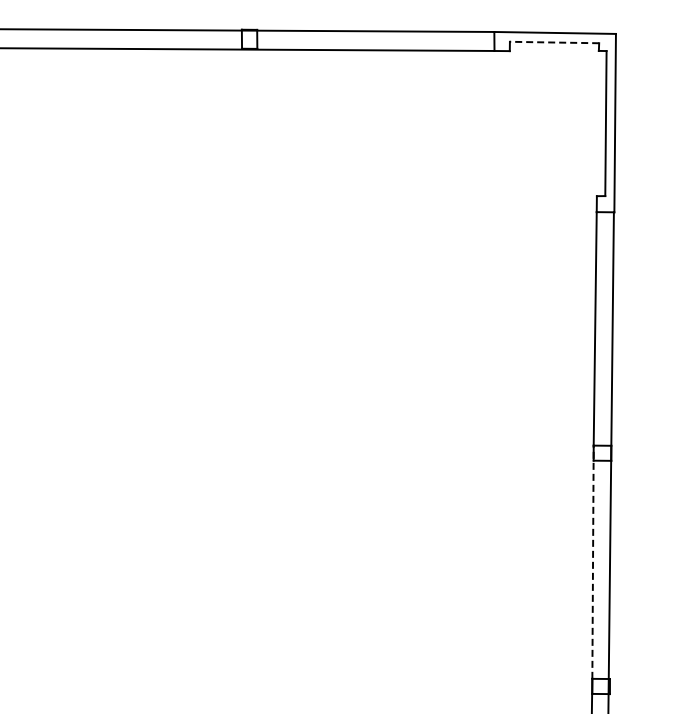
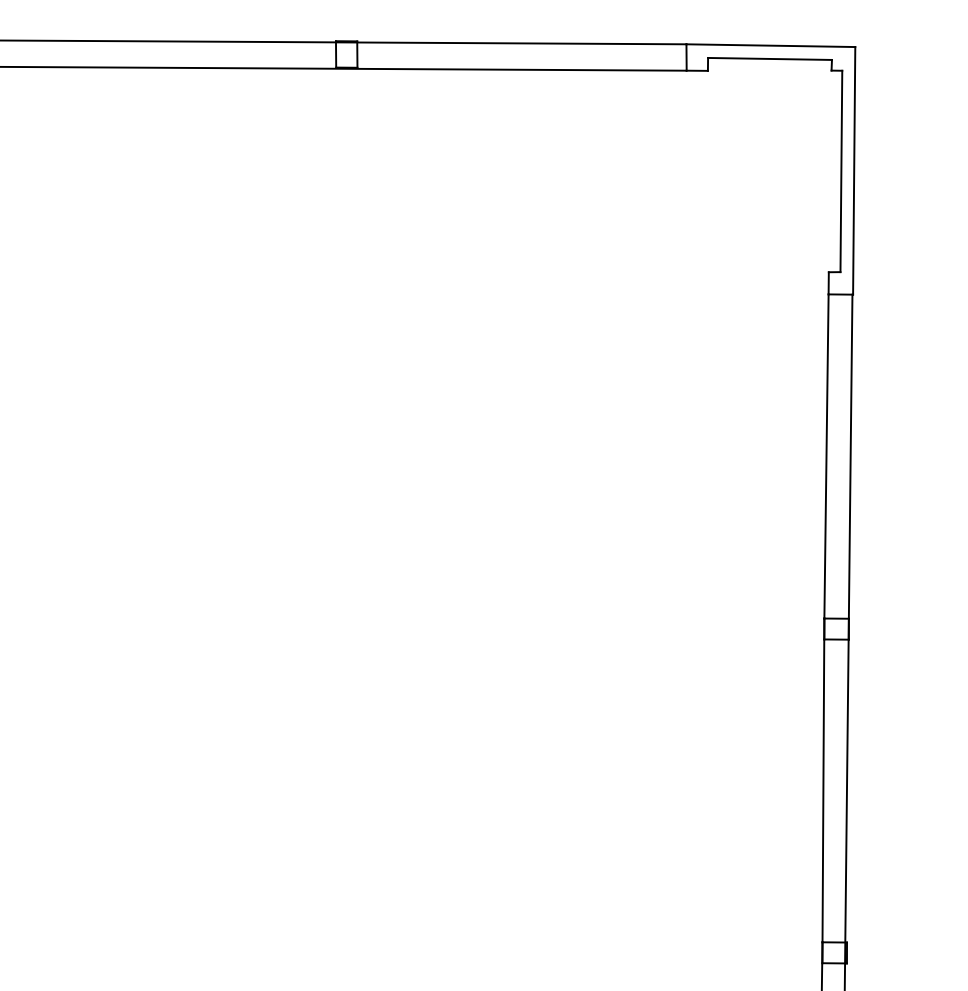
line: (554, 42) -> (769, 58), dashed -> solid
line: (593, 562) -> (824, 780), dashed -> solid

